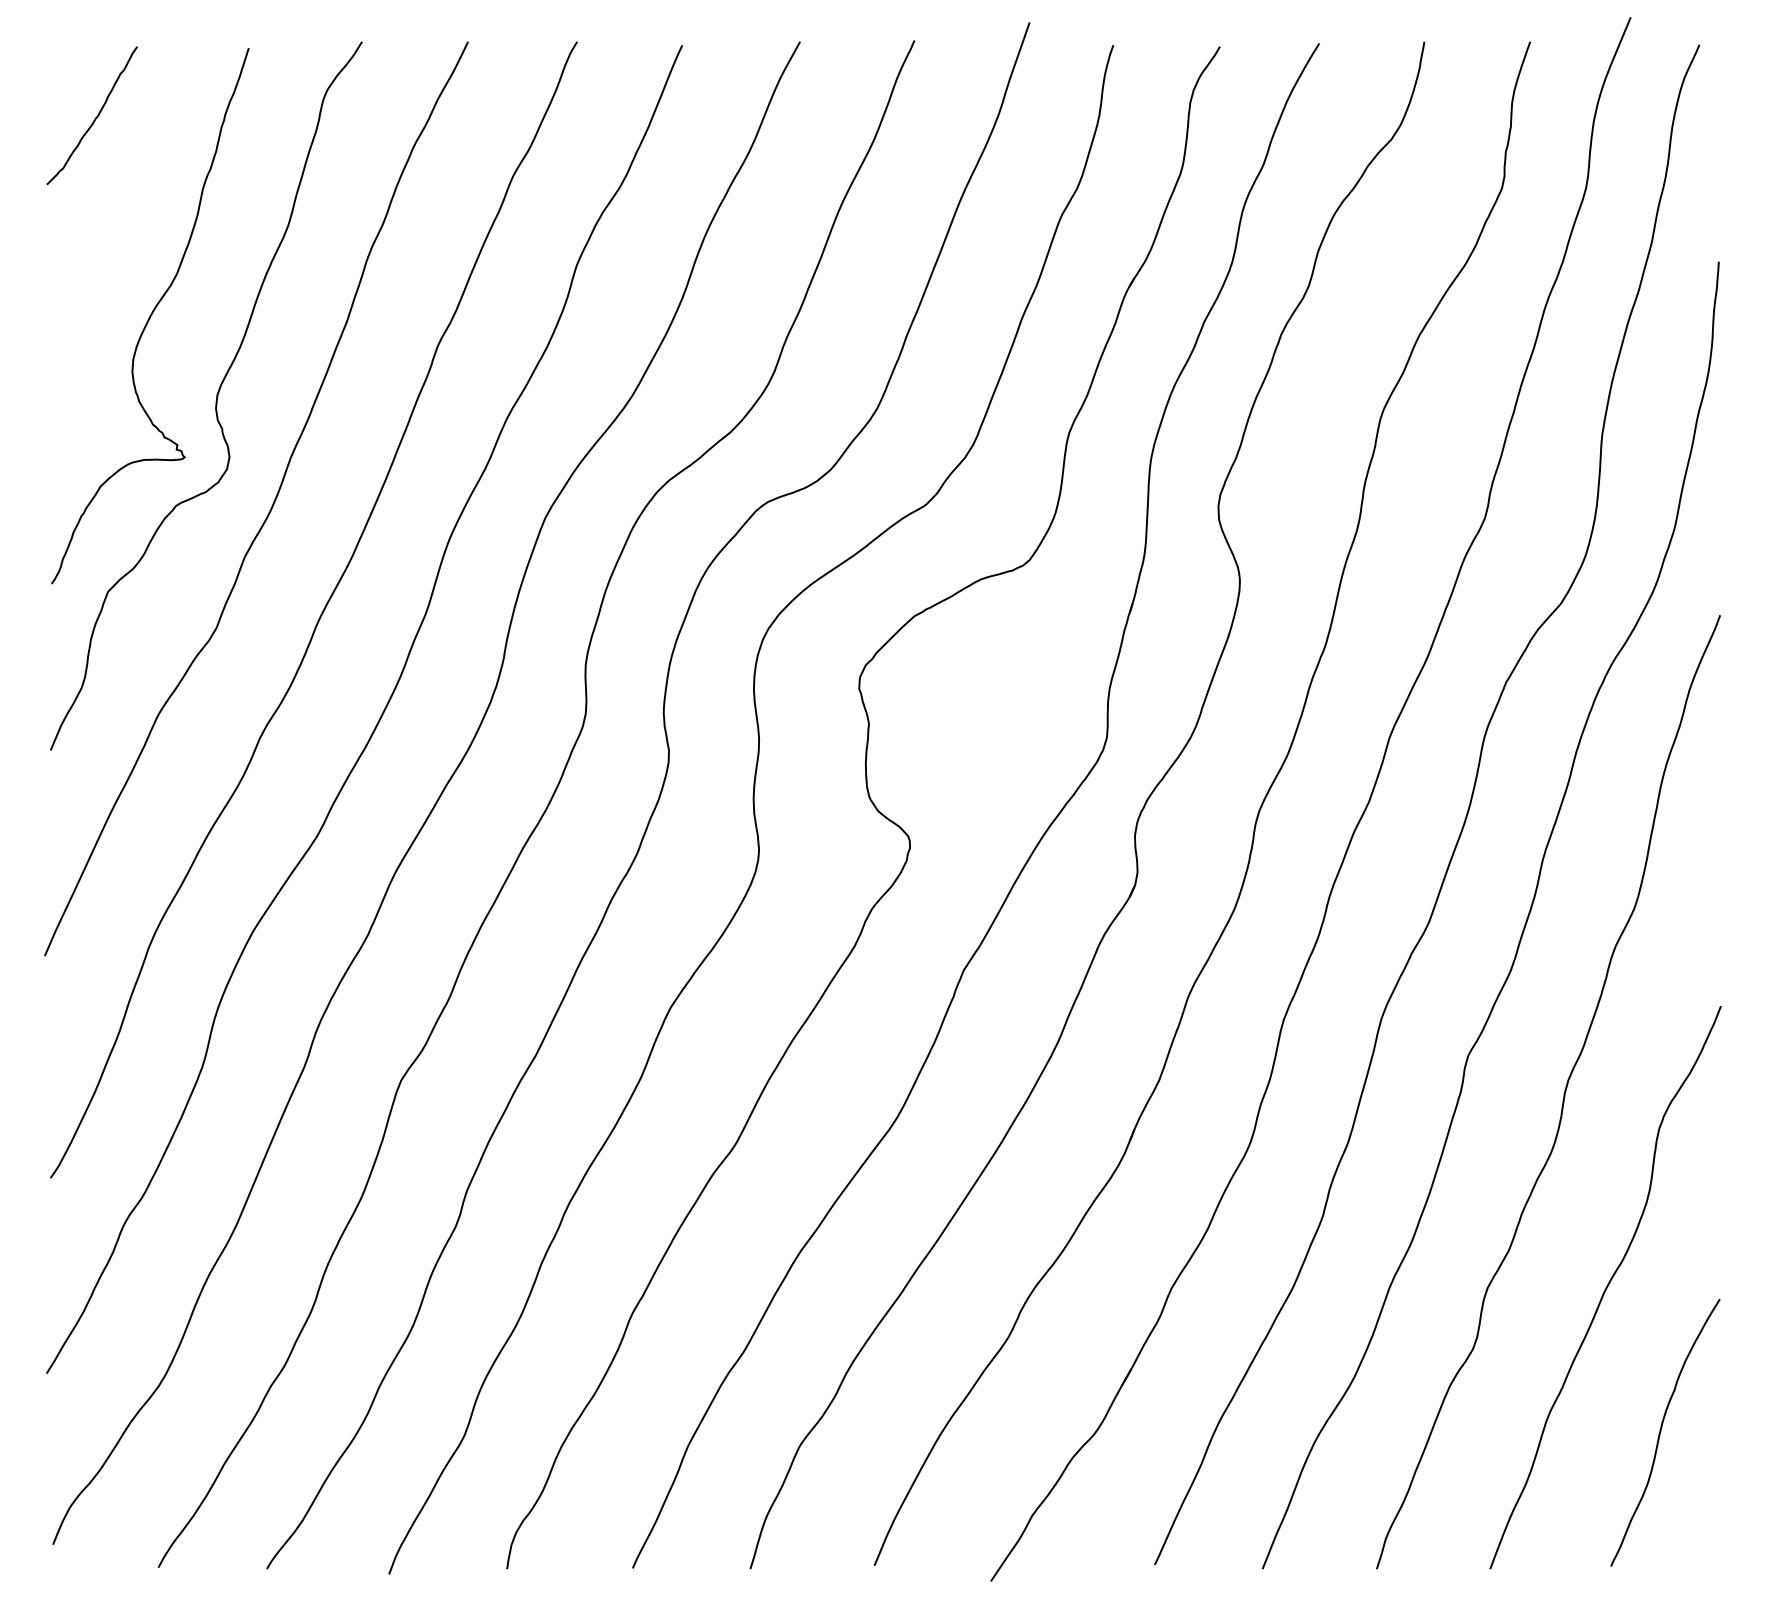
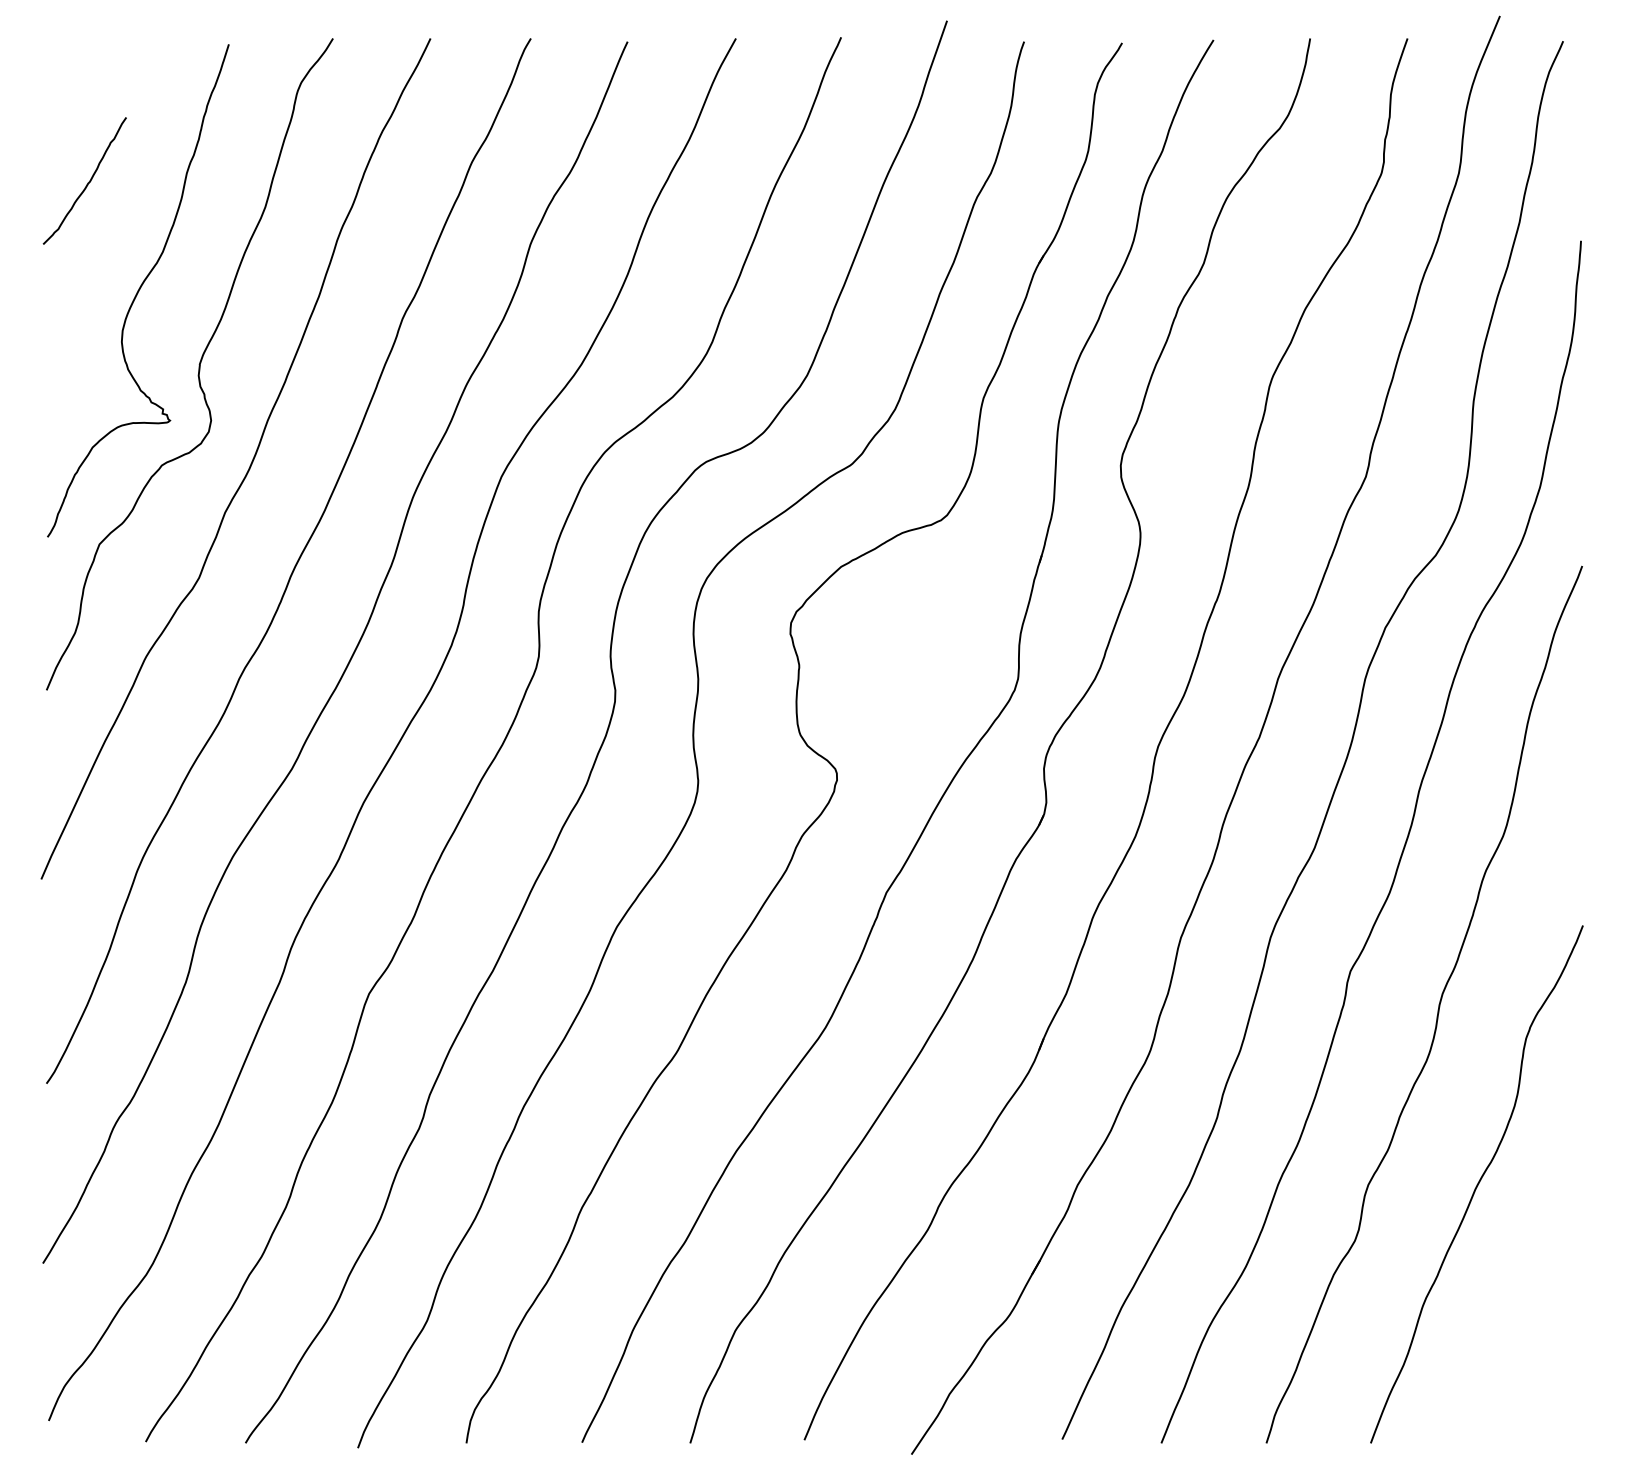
curve: (94, 118) -> (86, 183), moved
curve: (1661, 1431) -> (1528, 1316), removed

